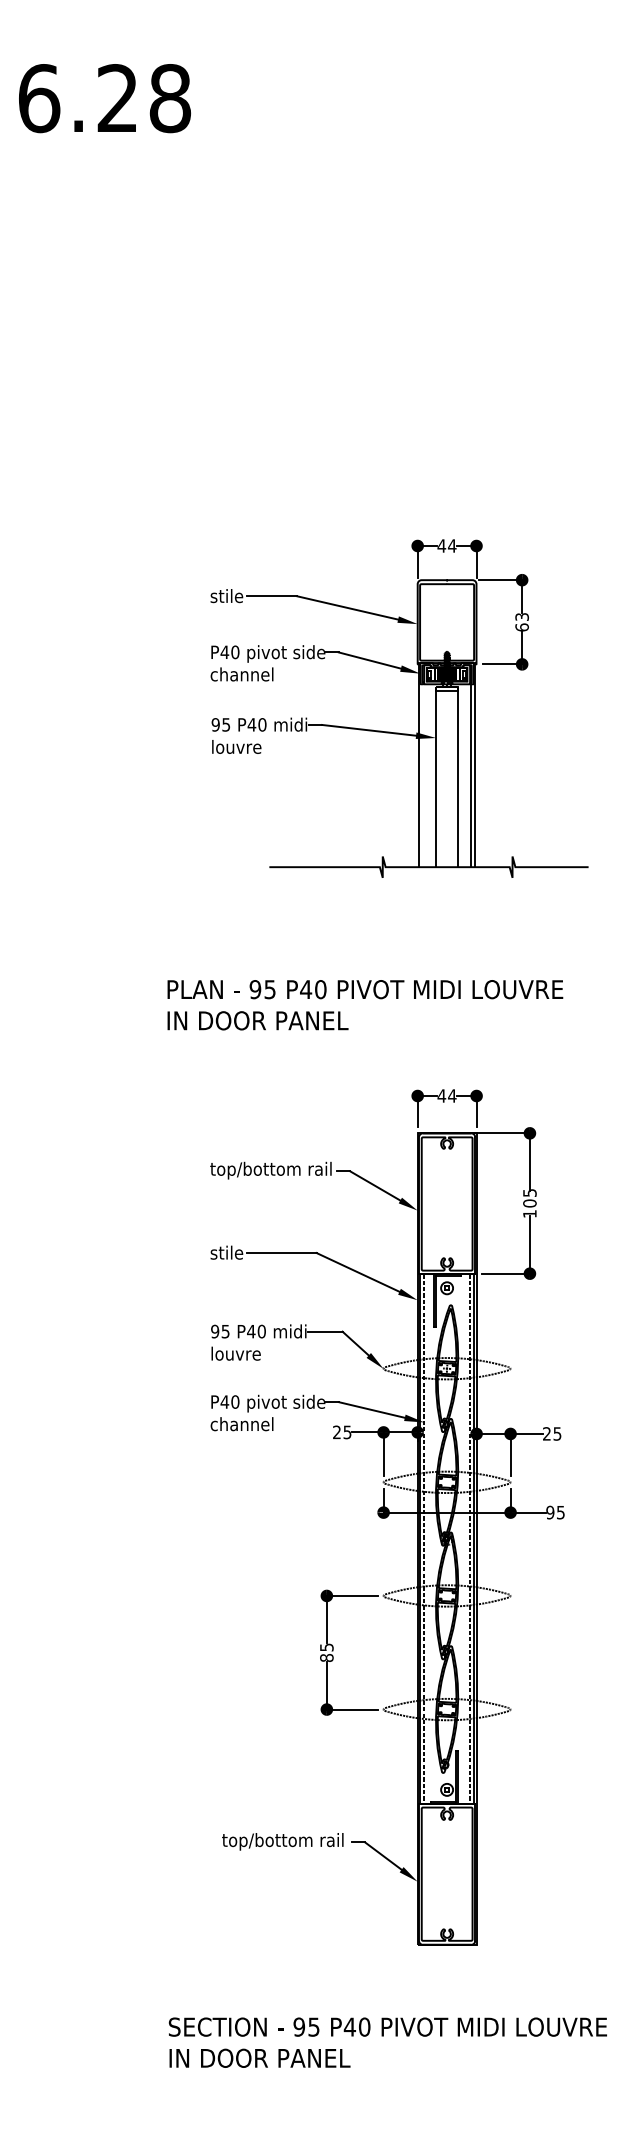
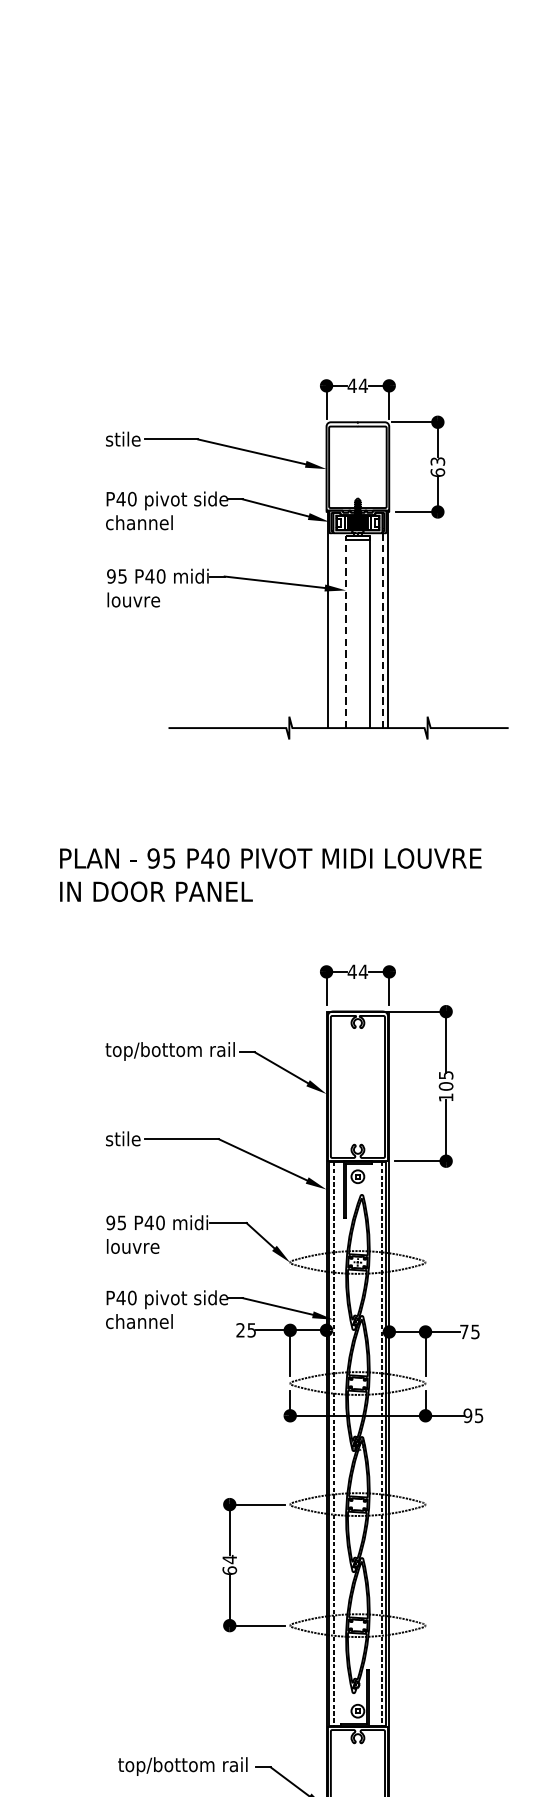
line: (470, 772) -> (382, 627), solid -> dashed
line: (436, 776) -> (346, 631), solid -> dashed
text: (546, 1433) -> (463, 1331), 25 -> 75
text: (326, 1652) -> (229, 1564), 85 -> 64

